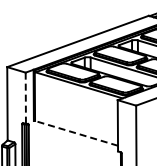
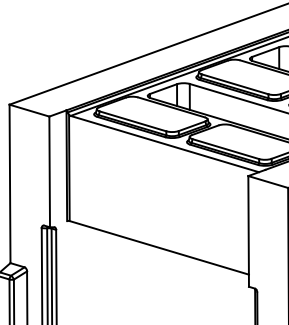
line: (25, 98) -> (48, 172), dashed -> solid
line: (76, 133) -> (159, 248), dashed -> solid

